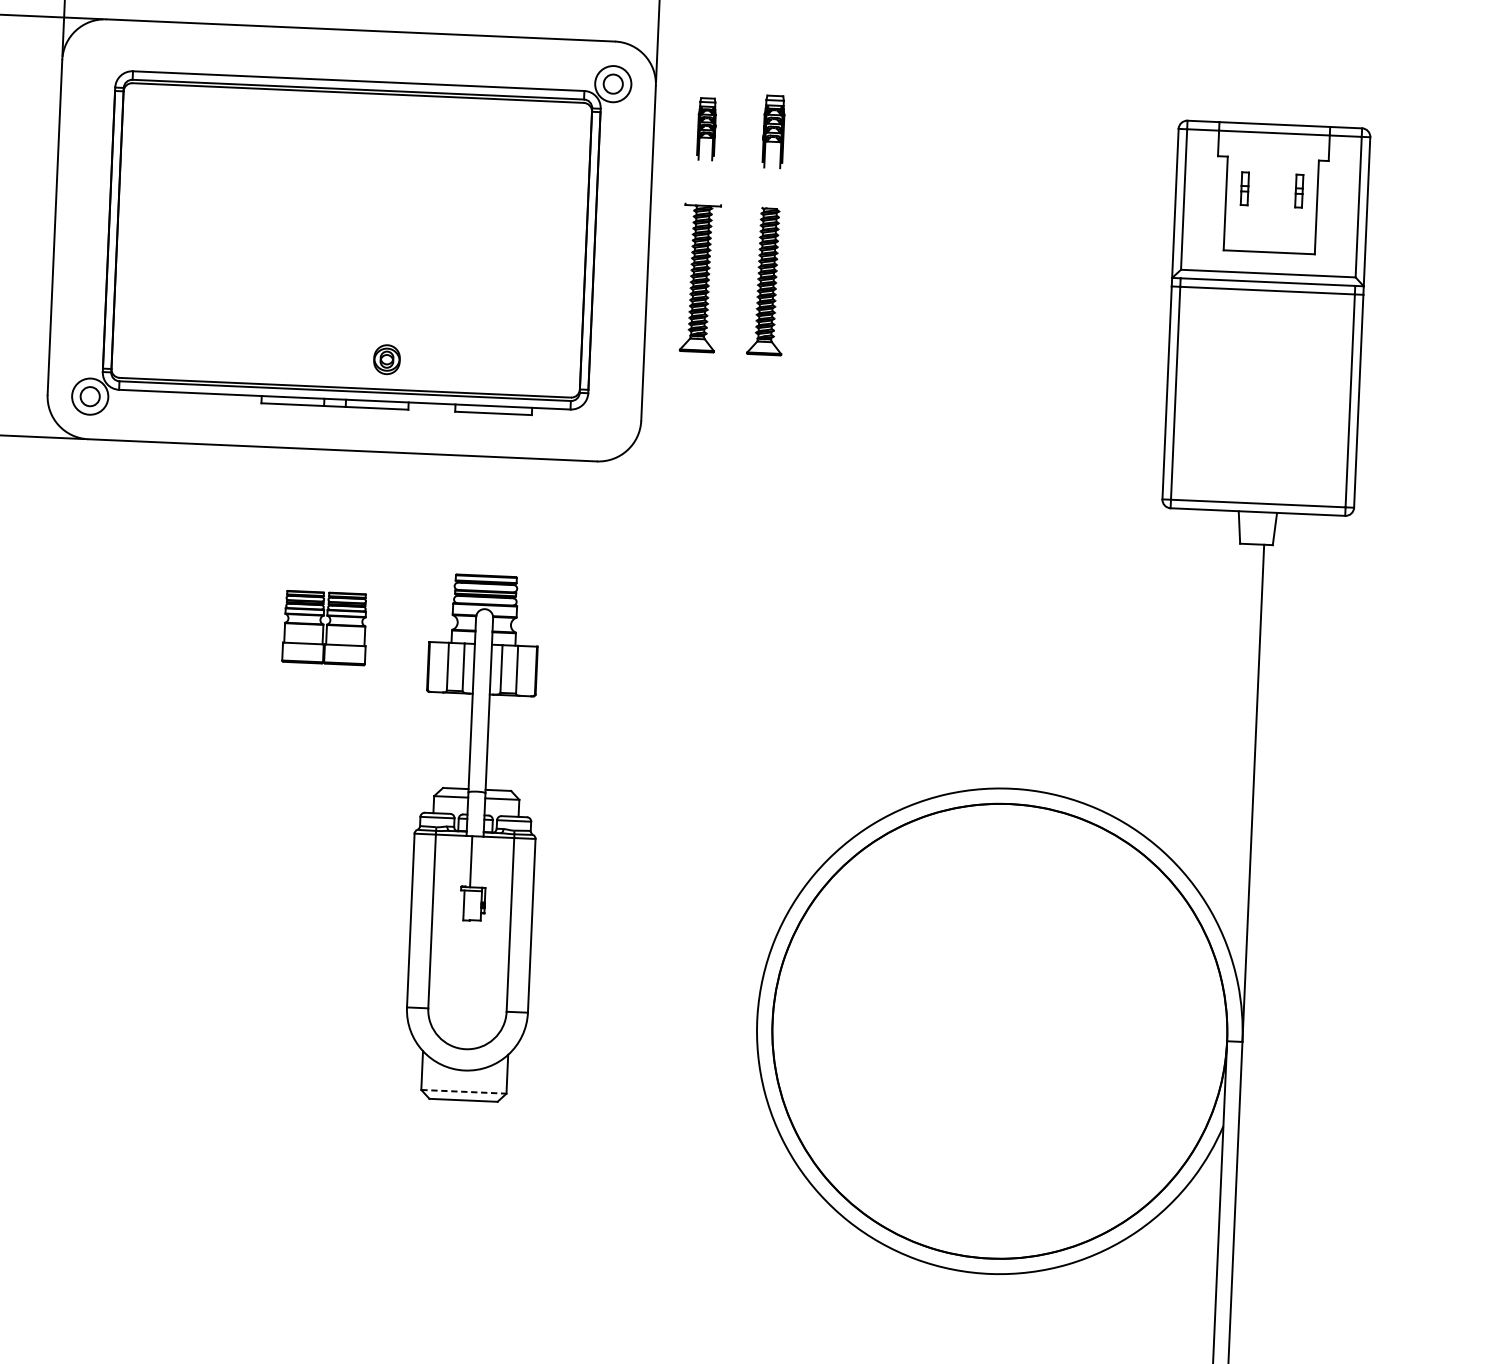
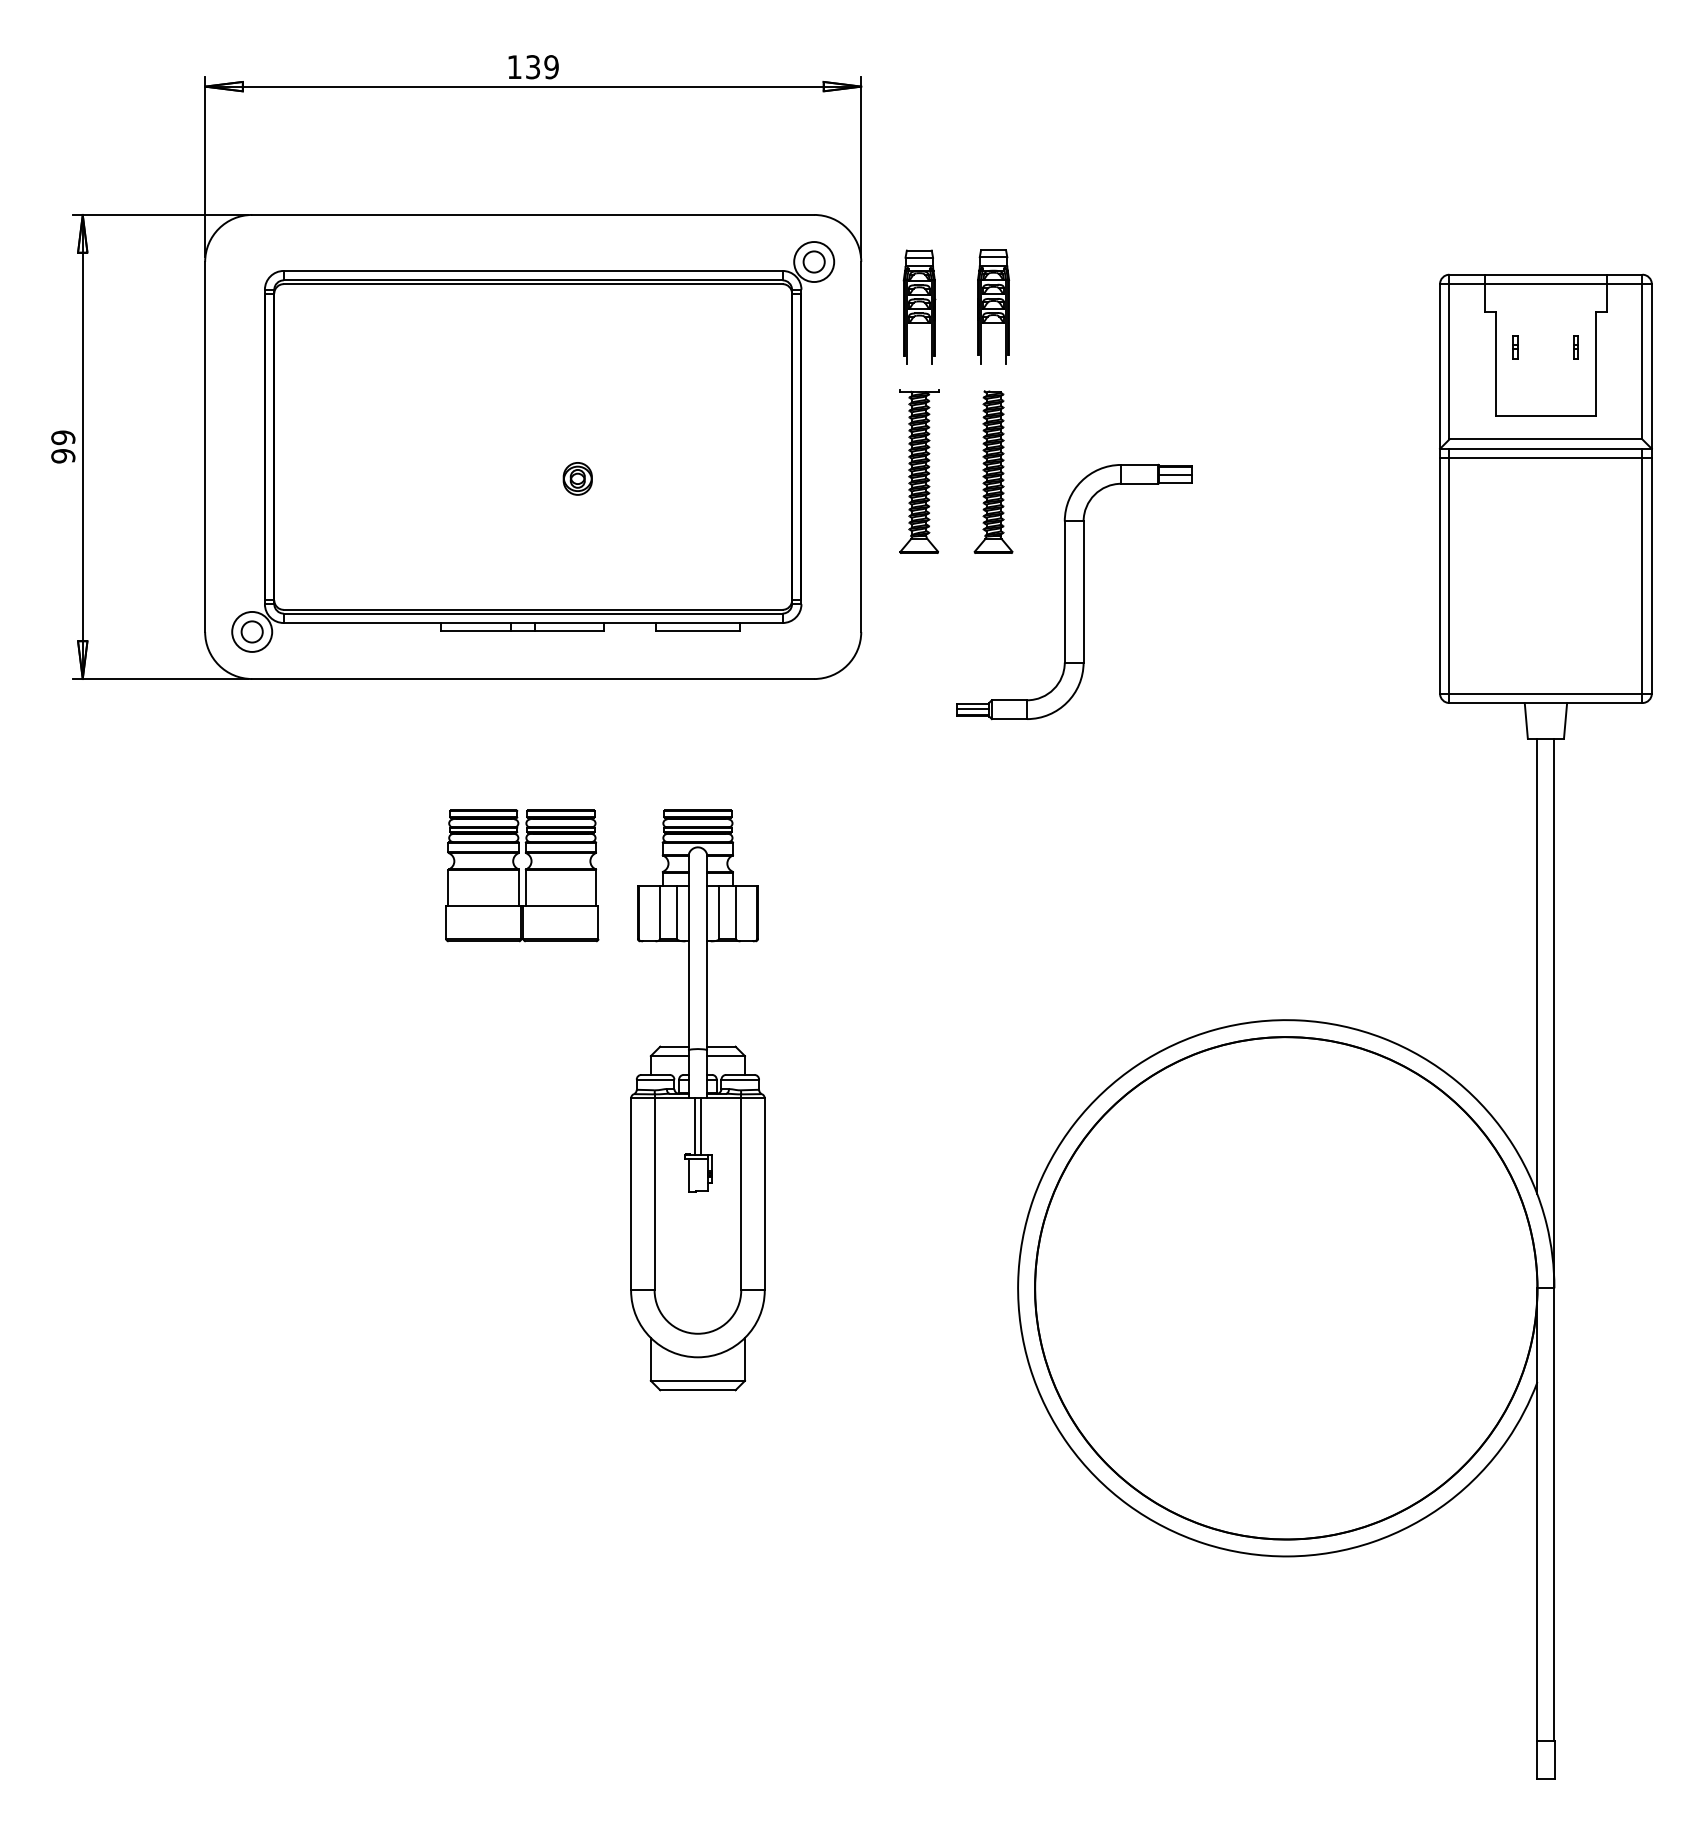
part: (706, 128) -> (919, 306), size x1.67
part: (773, 131) -> (993, 306), size x1.43
part: (1244, 189) -> (1515, 347), size x0.62
part: (1298, 191) -> (1575, 347), size x0.62
part: (386, 359) -> (577, 478), moved
part: (835, 392) -> (1074, 591), added
part: (325, 627) -> (522, 875), size x1.67
line: (1239, 750) -> (1537, 966), added
line: (476, 861) -> (700, 1126), added
line: (464, 1091) -> (698, 1380), dashed -> solid

